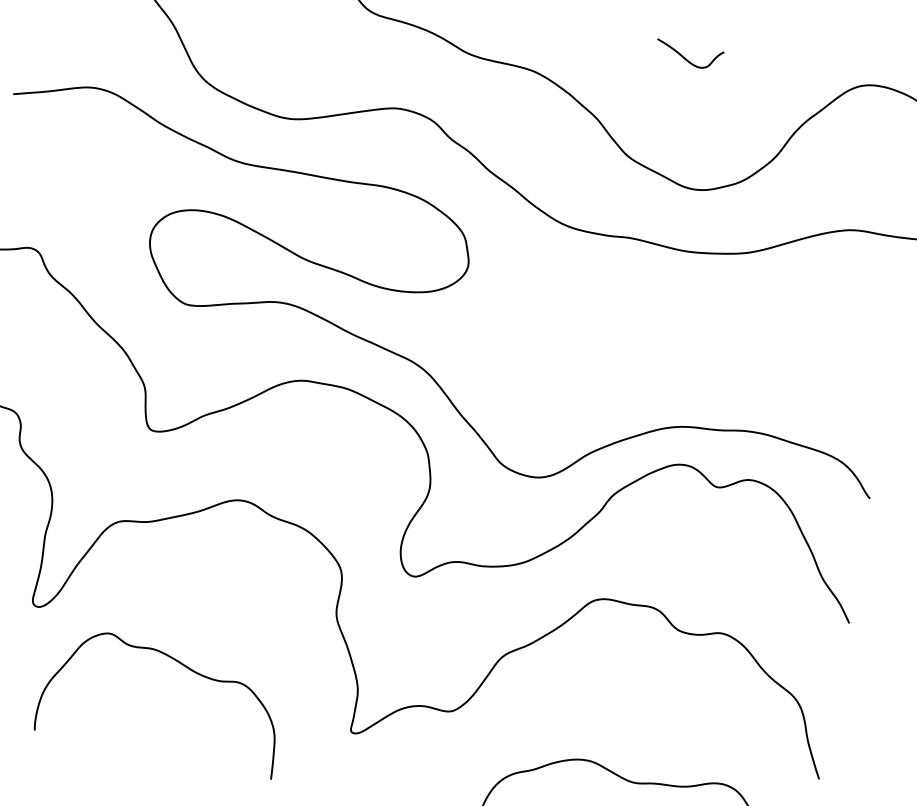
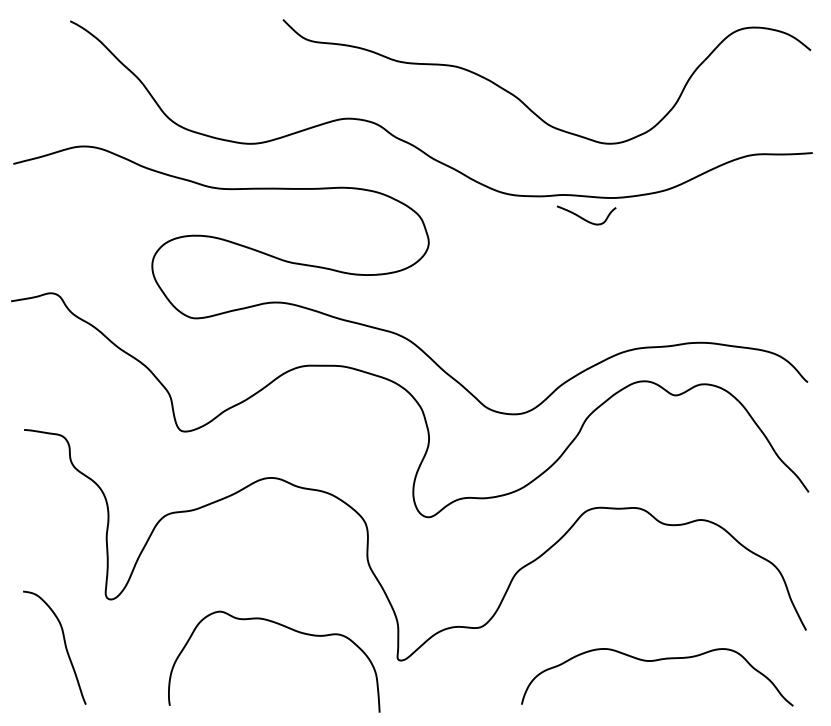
curve: (686, 58) -> (584, 218), moved
curve: (185, 667) -> (289, 629), moved

